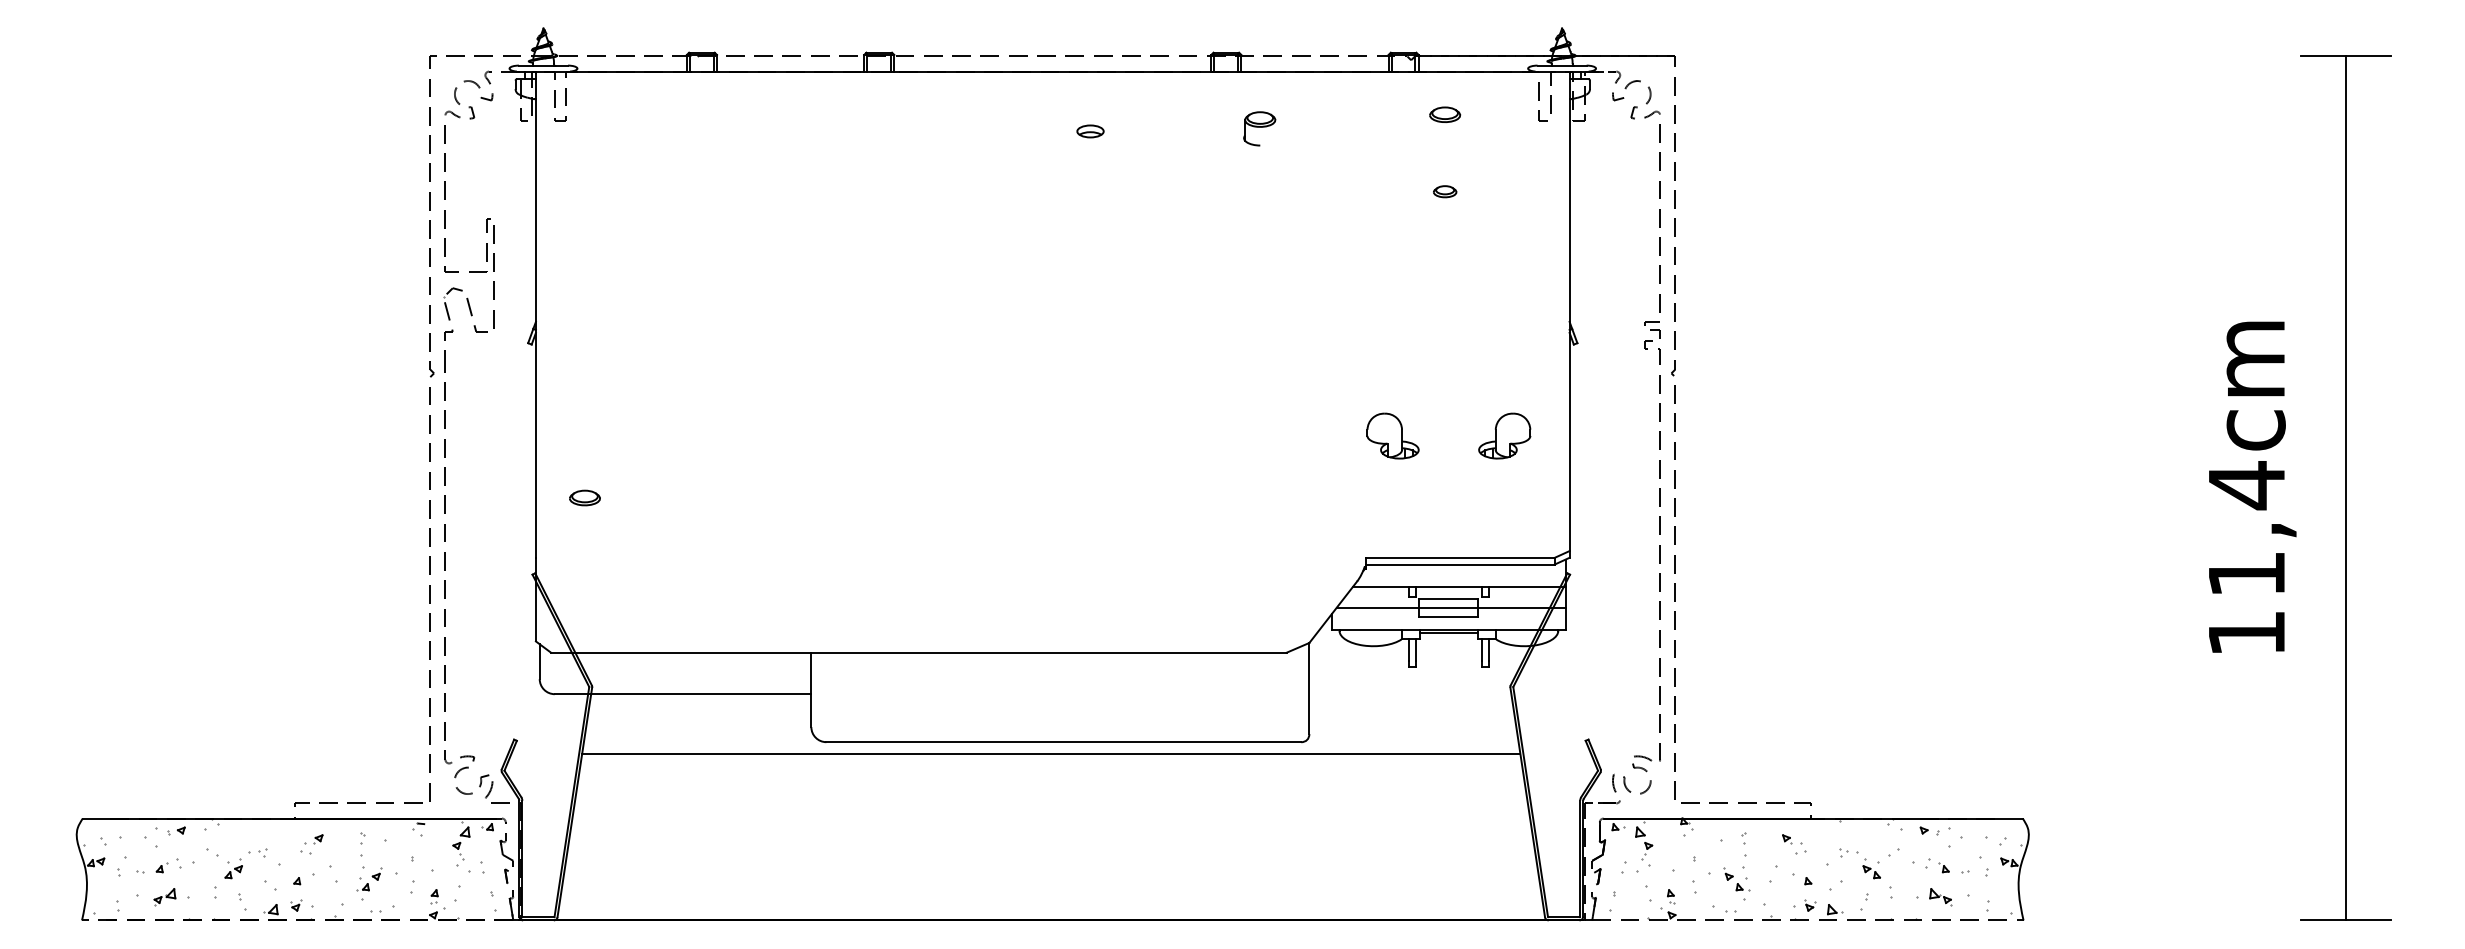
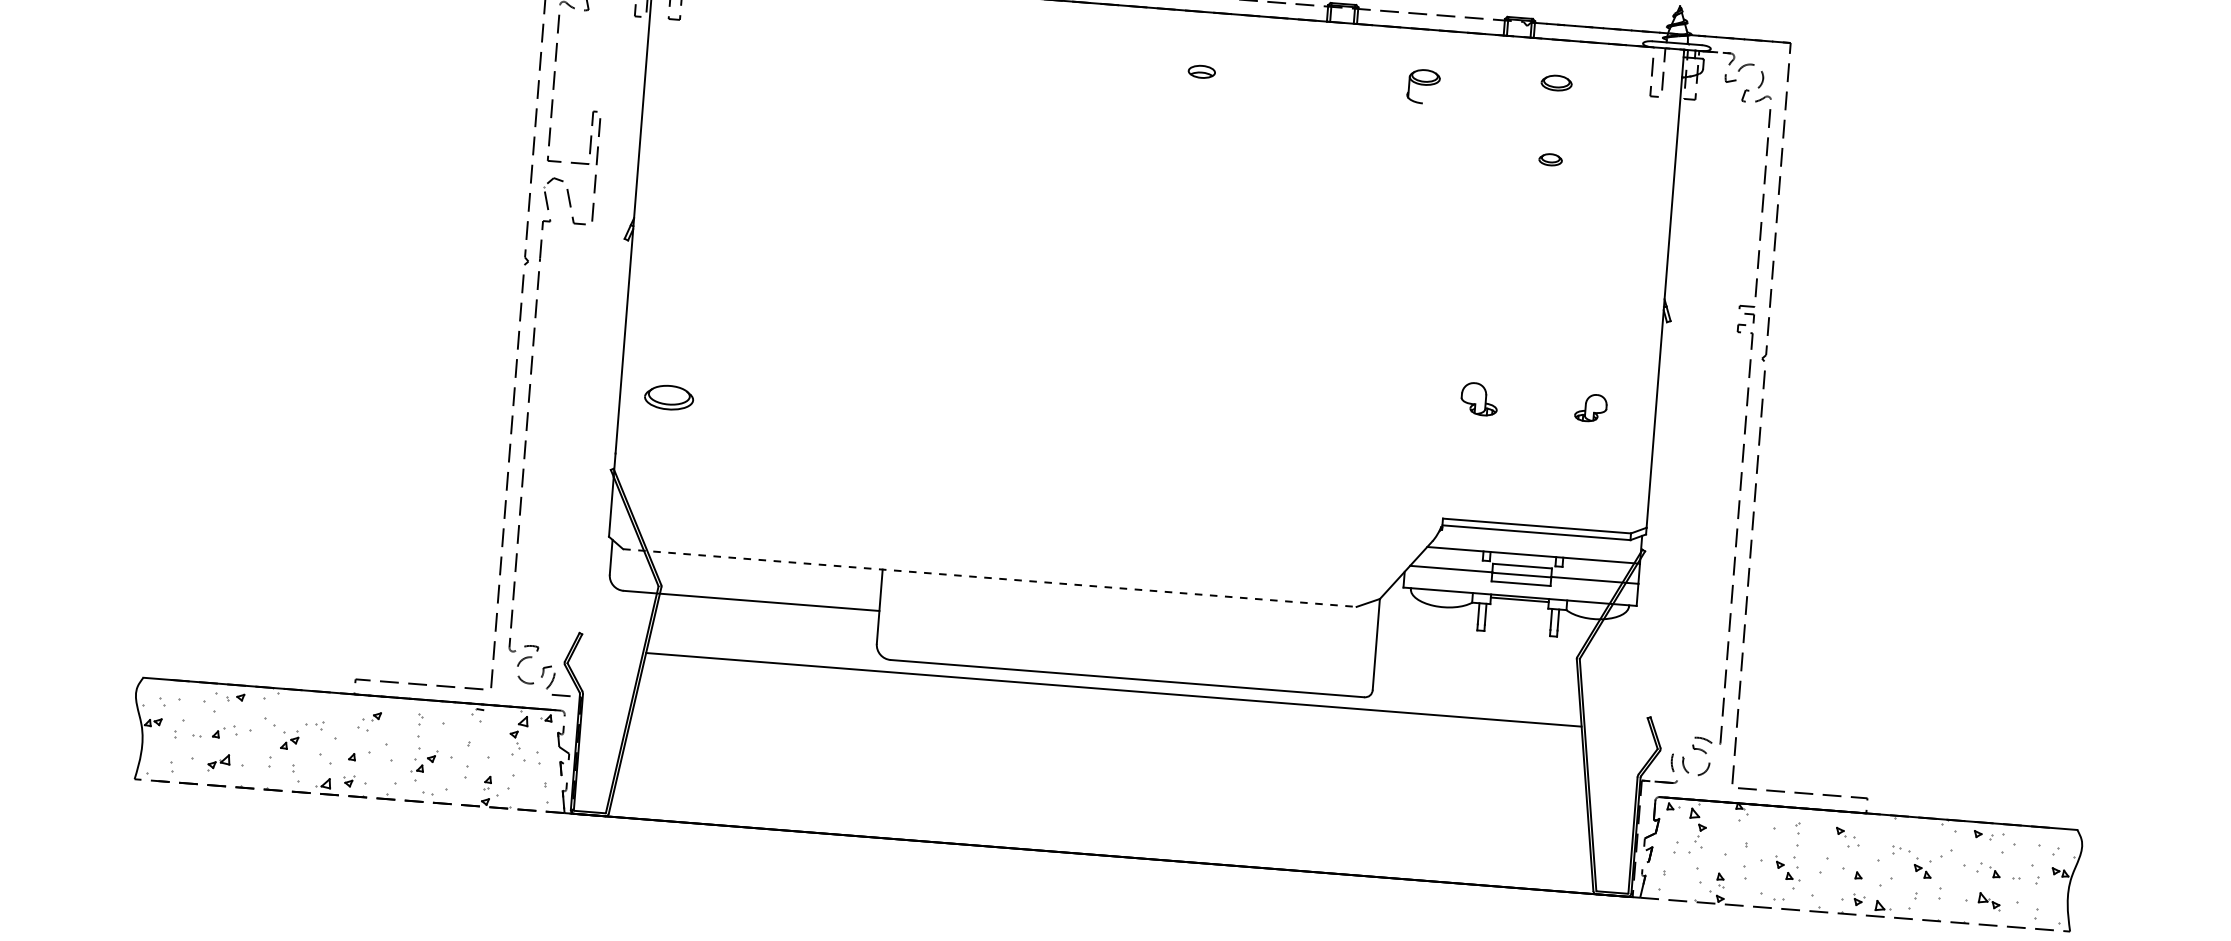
part: (1259, 128) -> (1423, 86), moved
part: (1392, 435) -> (1479, 398), size x0.7
part: (1504, 435) -> (1590, 407), size x0.6
part: (584, 497) -> (668, 397), size x1.6
line: (918, 652) -> (989, 577), solid -> dashed

